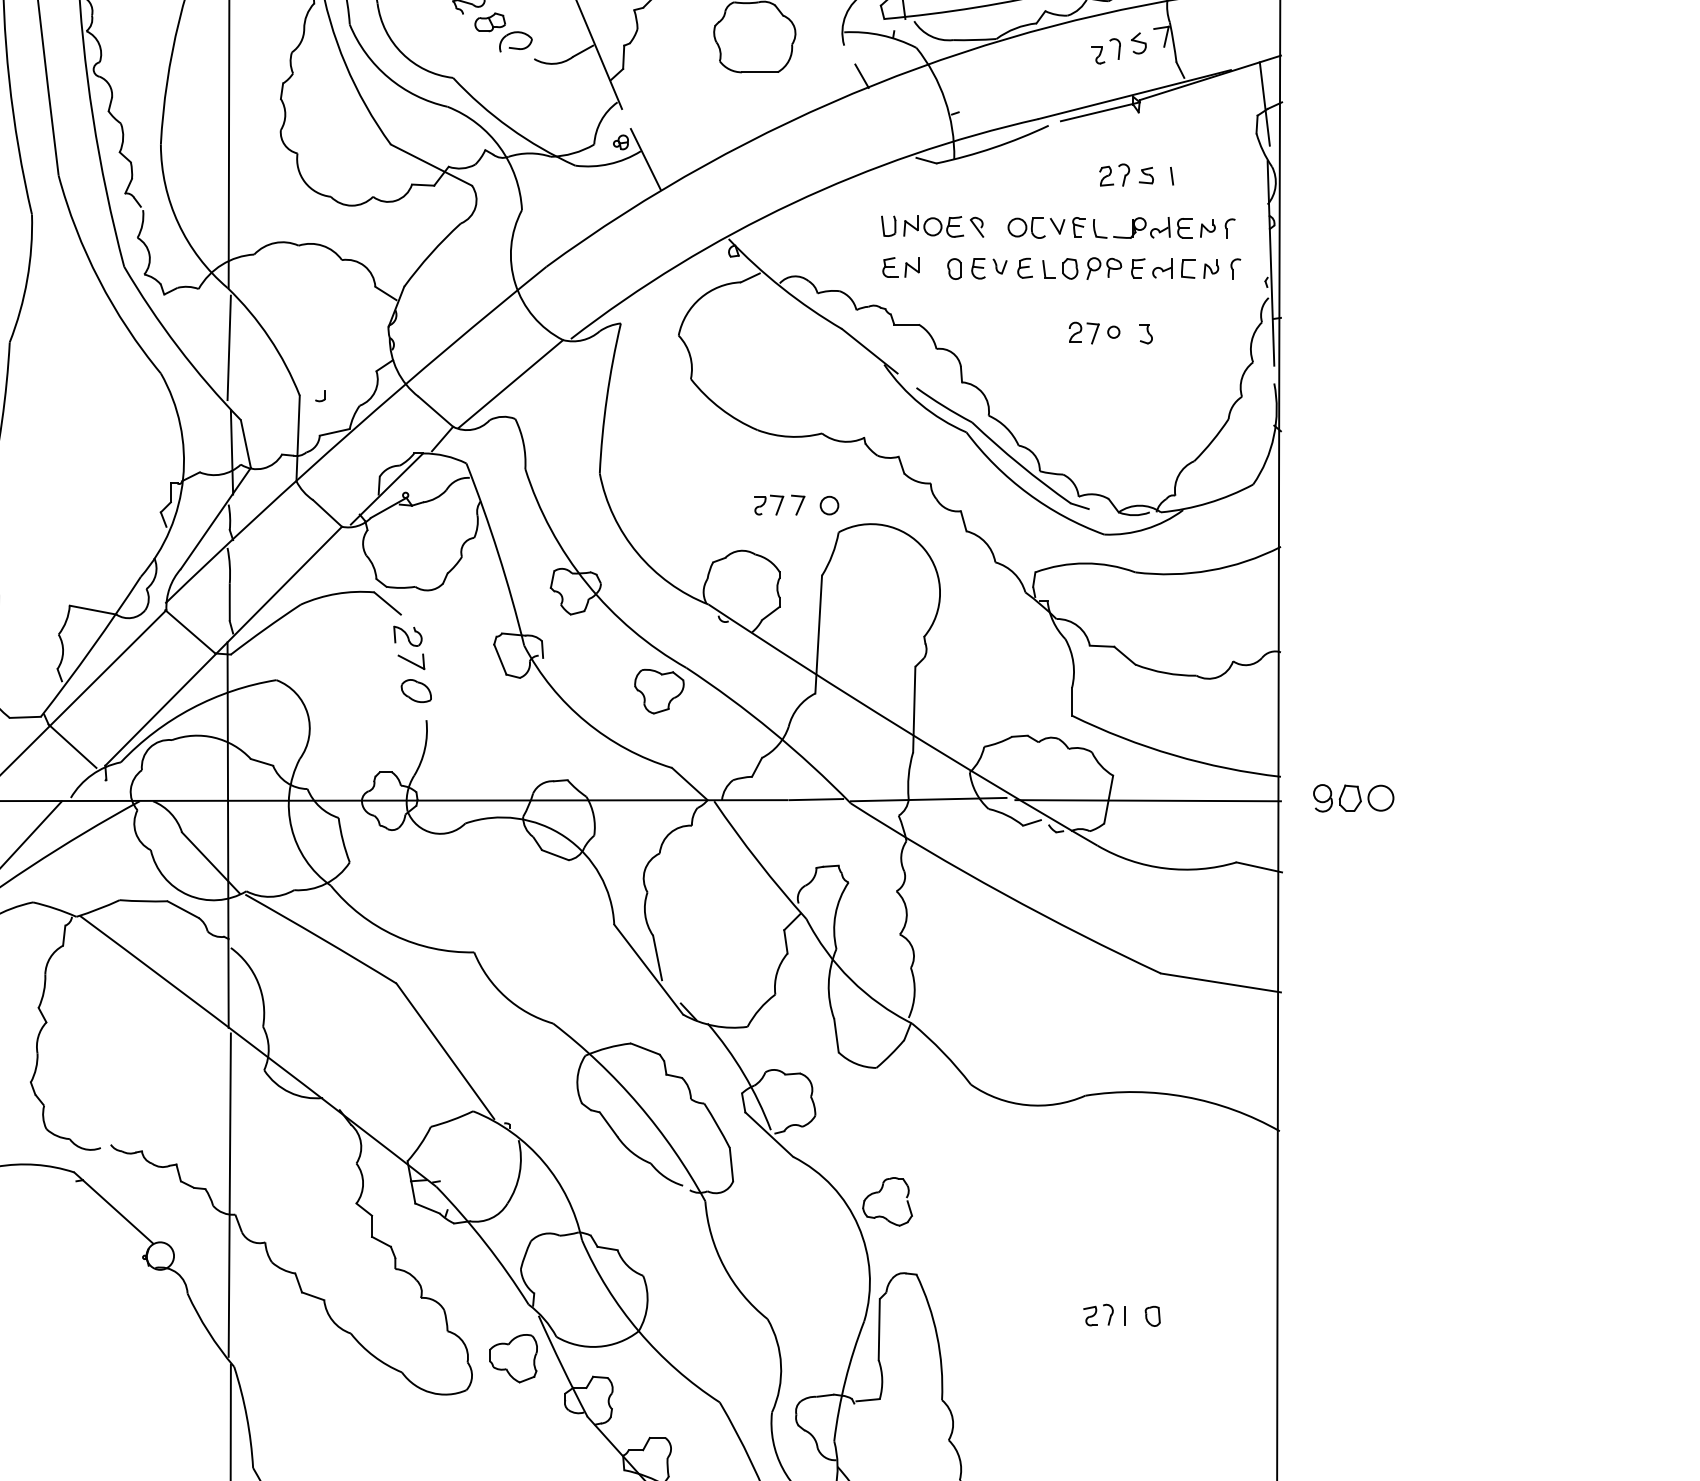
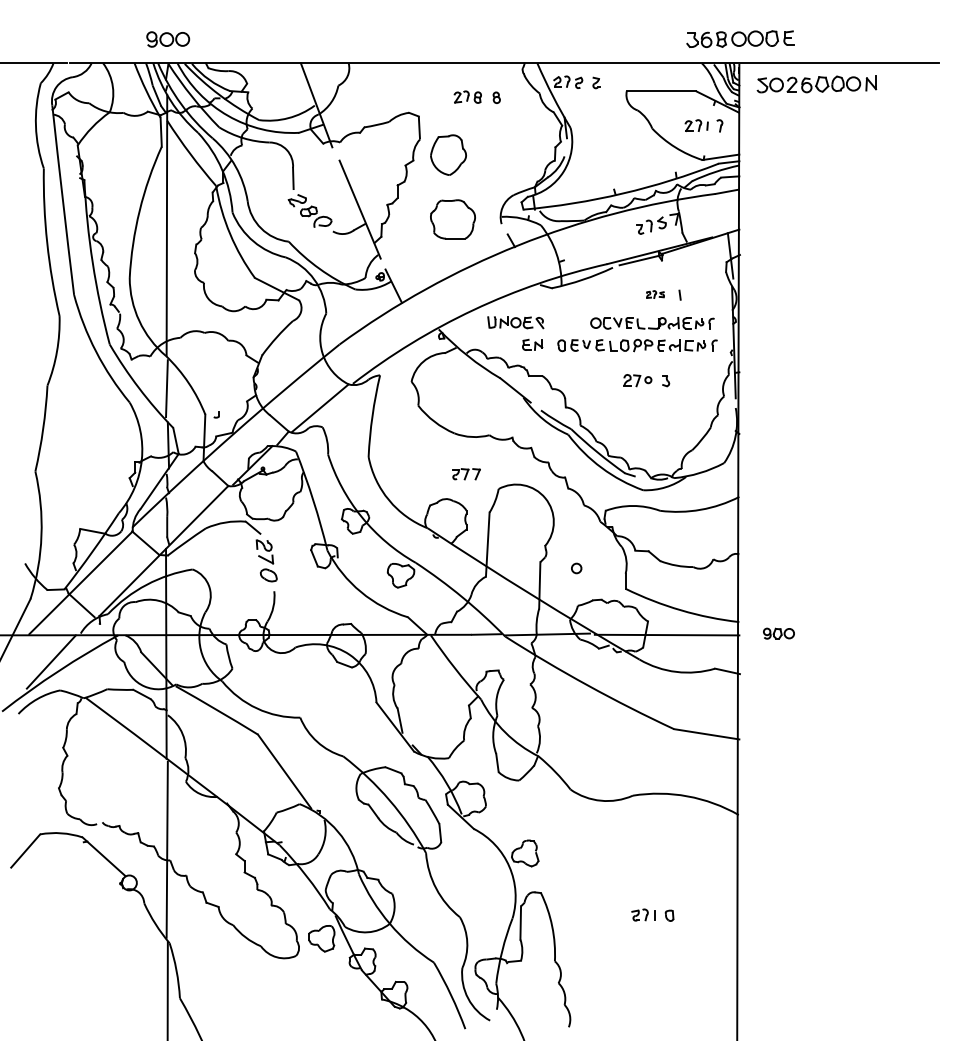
part: (1126, 174) -> (655, 294), size x0.6
part: (932, 226) -> (515, 322), moved
circle: (829, 505) -> (576, 568), moved
part: (1352, 797) -> (778, 633), size x0.7

